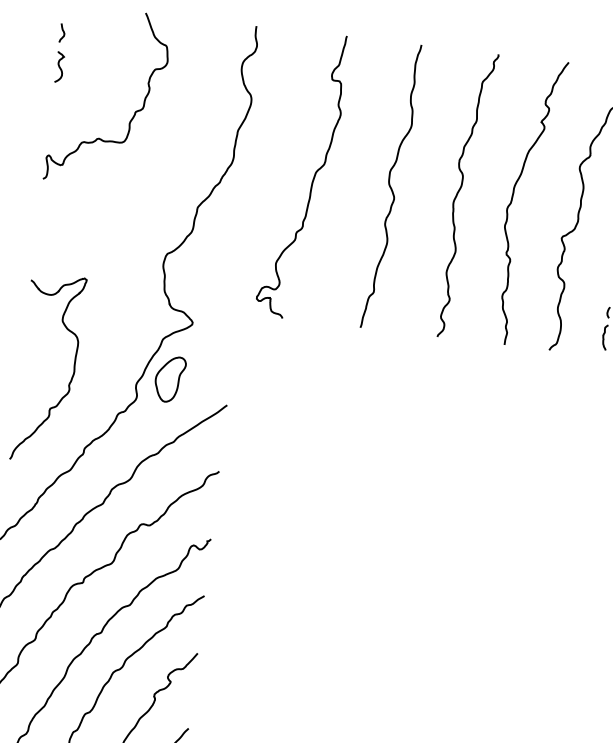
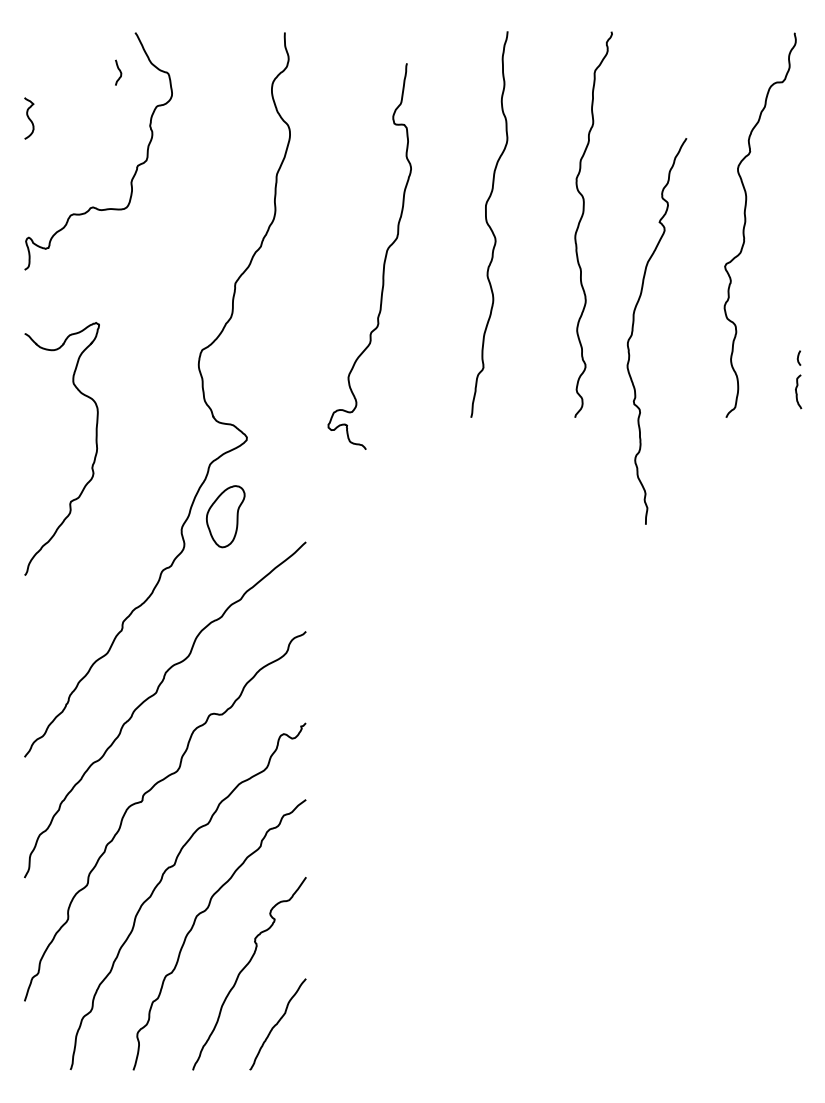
curve: (63, 32) -> (119, 71), moved
curve: (313, 177) -> (384, 257), moved
curve: (512, 200) -> (633, 331), moved
part: (71, 377) -> (94, 456), moved

